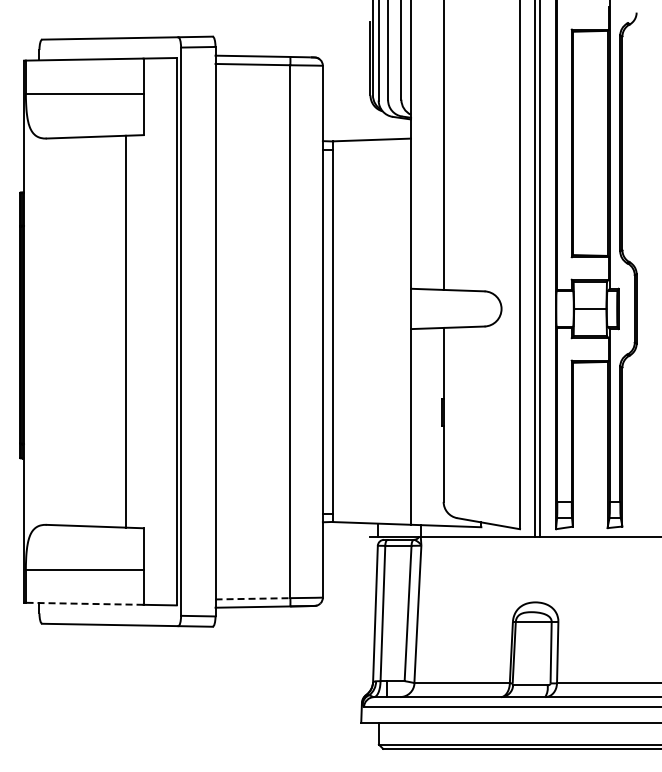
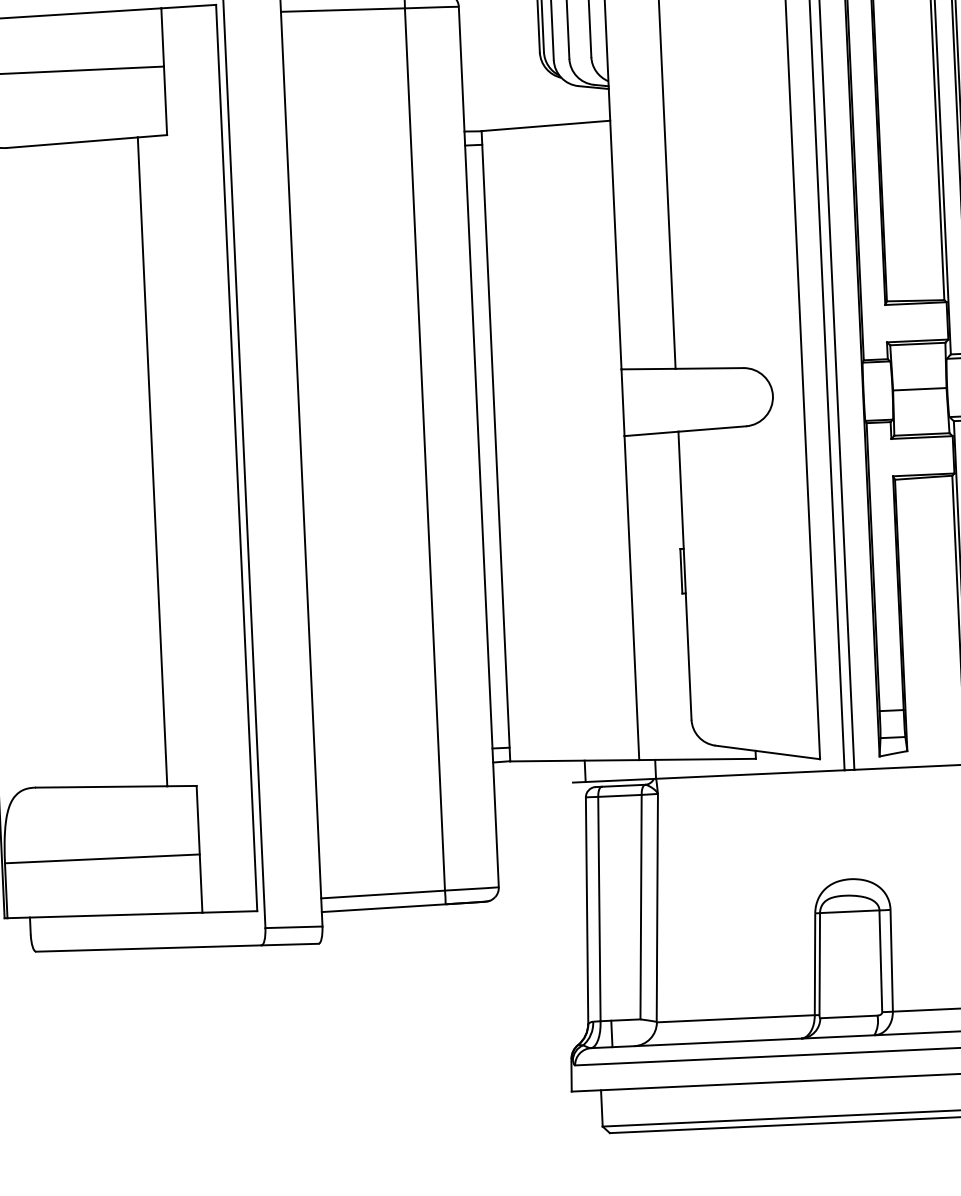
line: (253, 598) -> (383, 893), dashed -> solid
line: (84, 603) -> (104, 914), dashed -> solid

